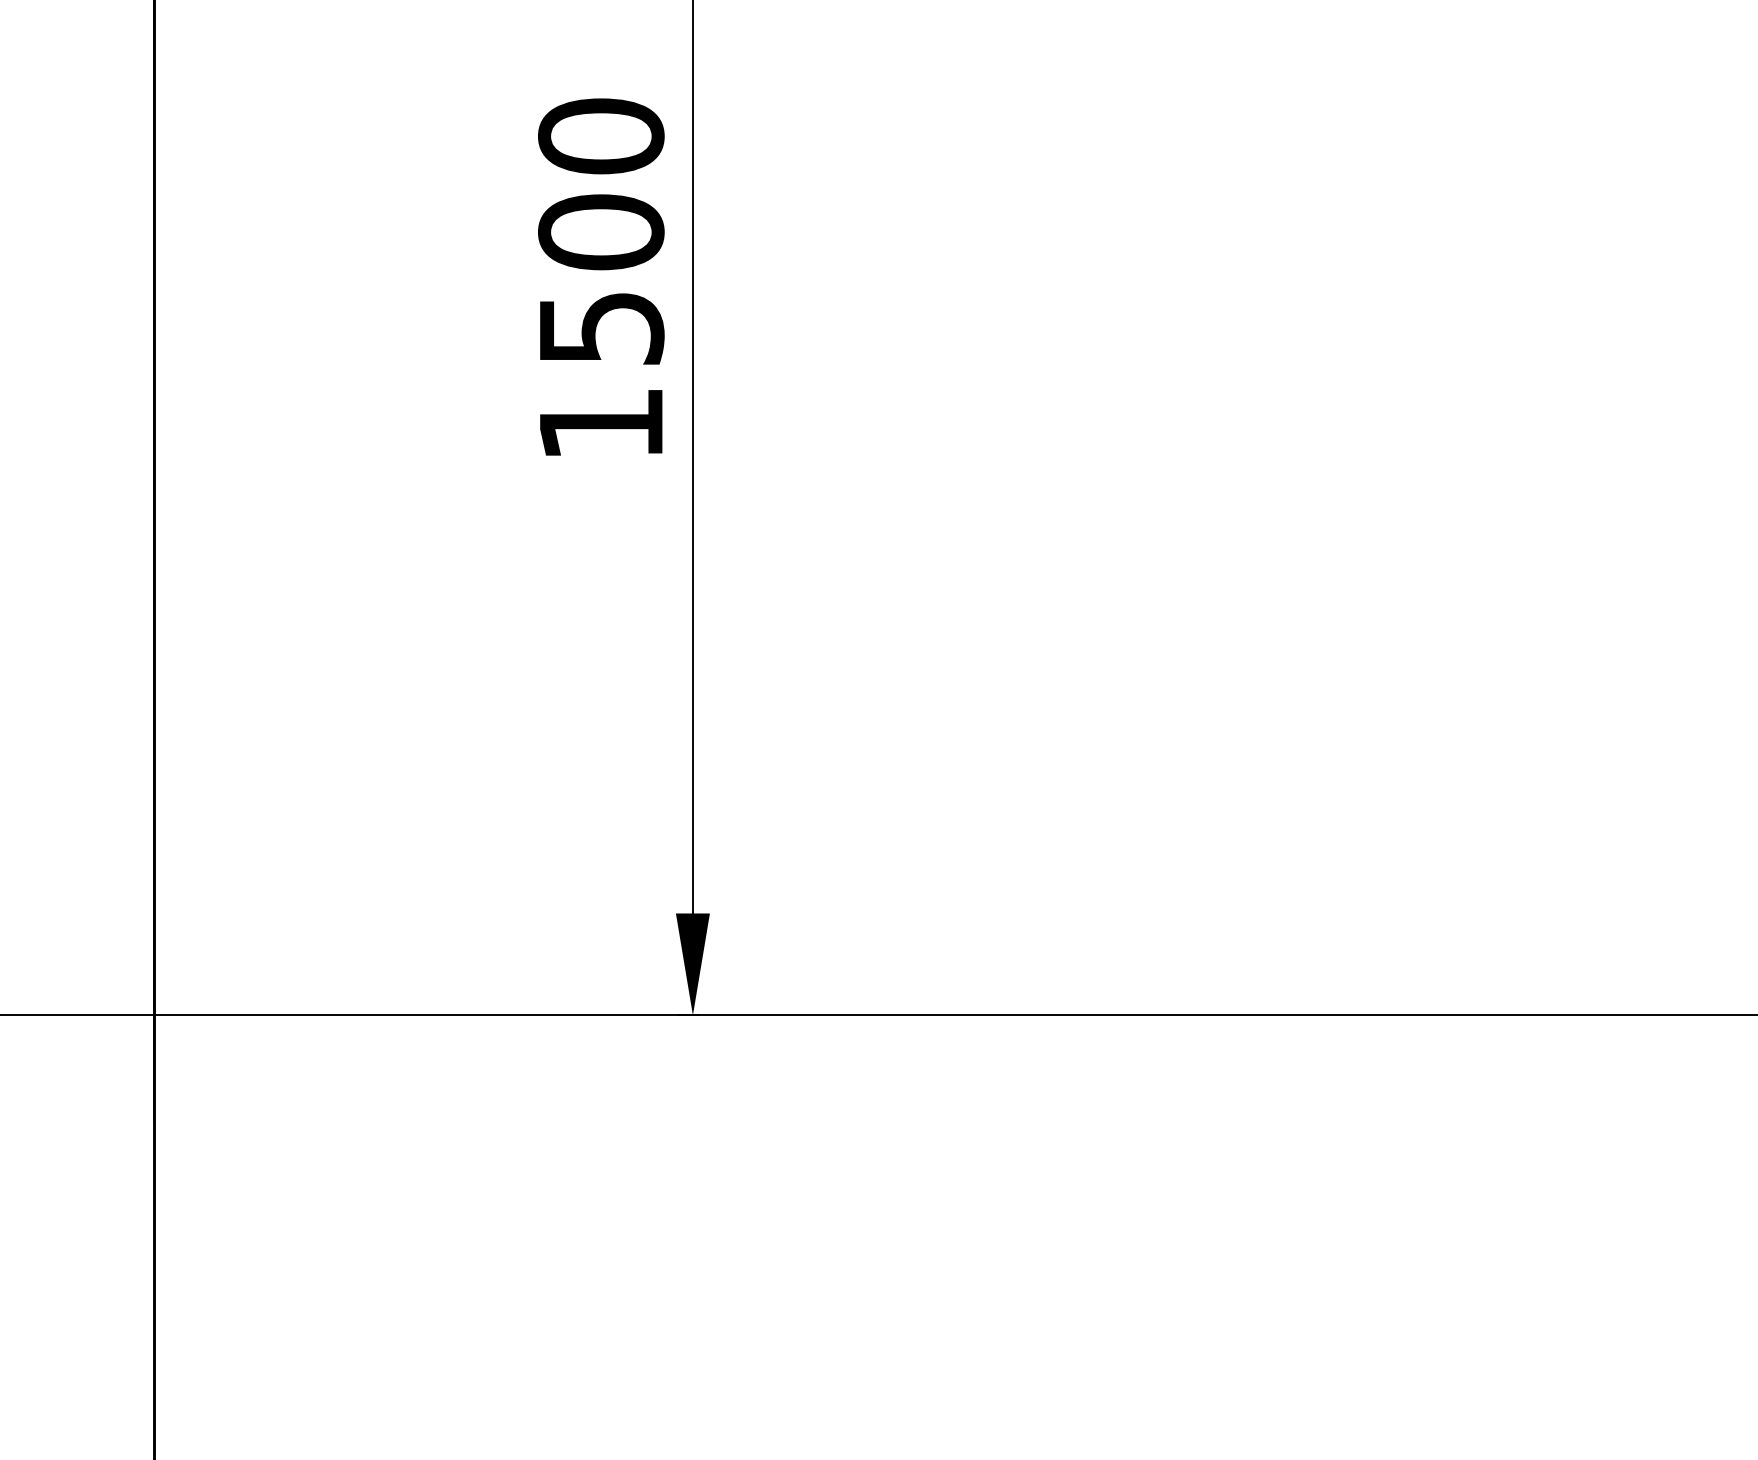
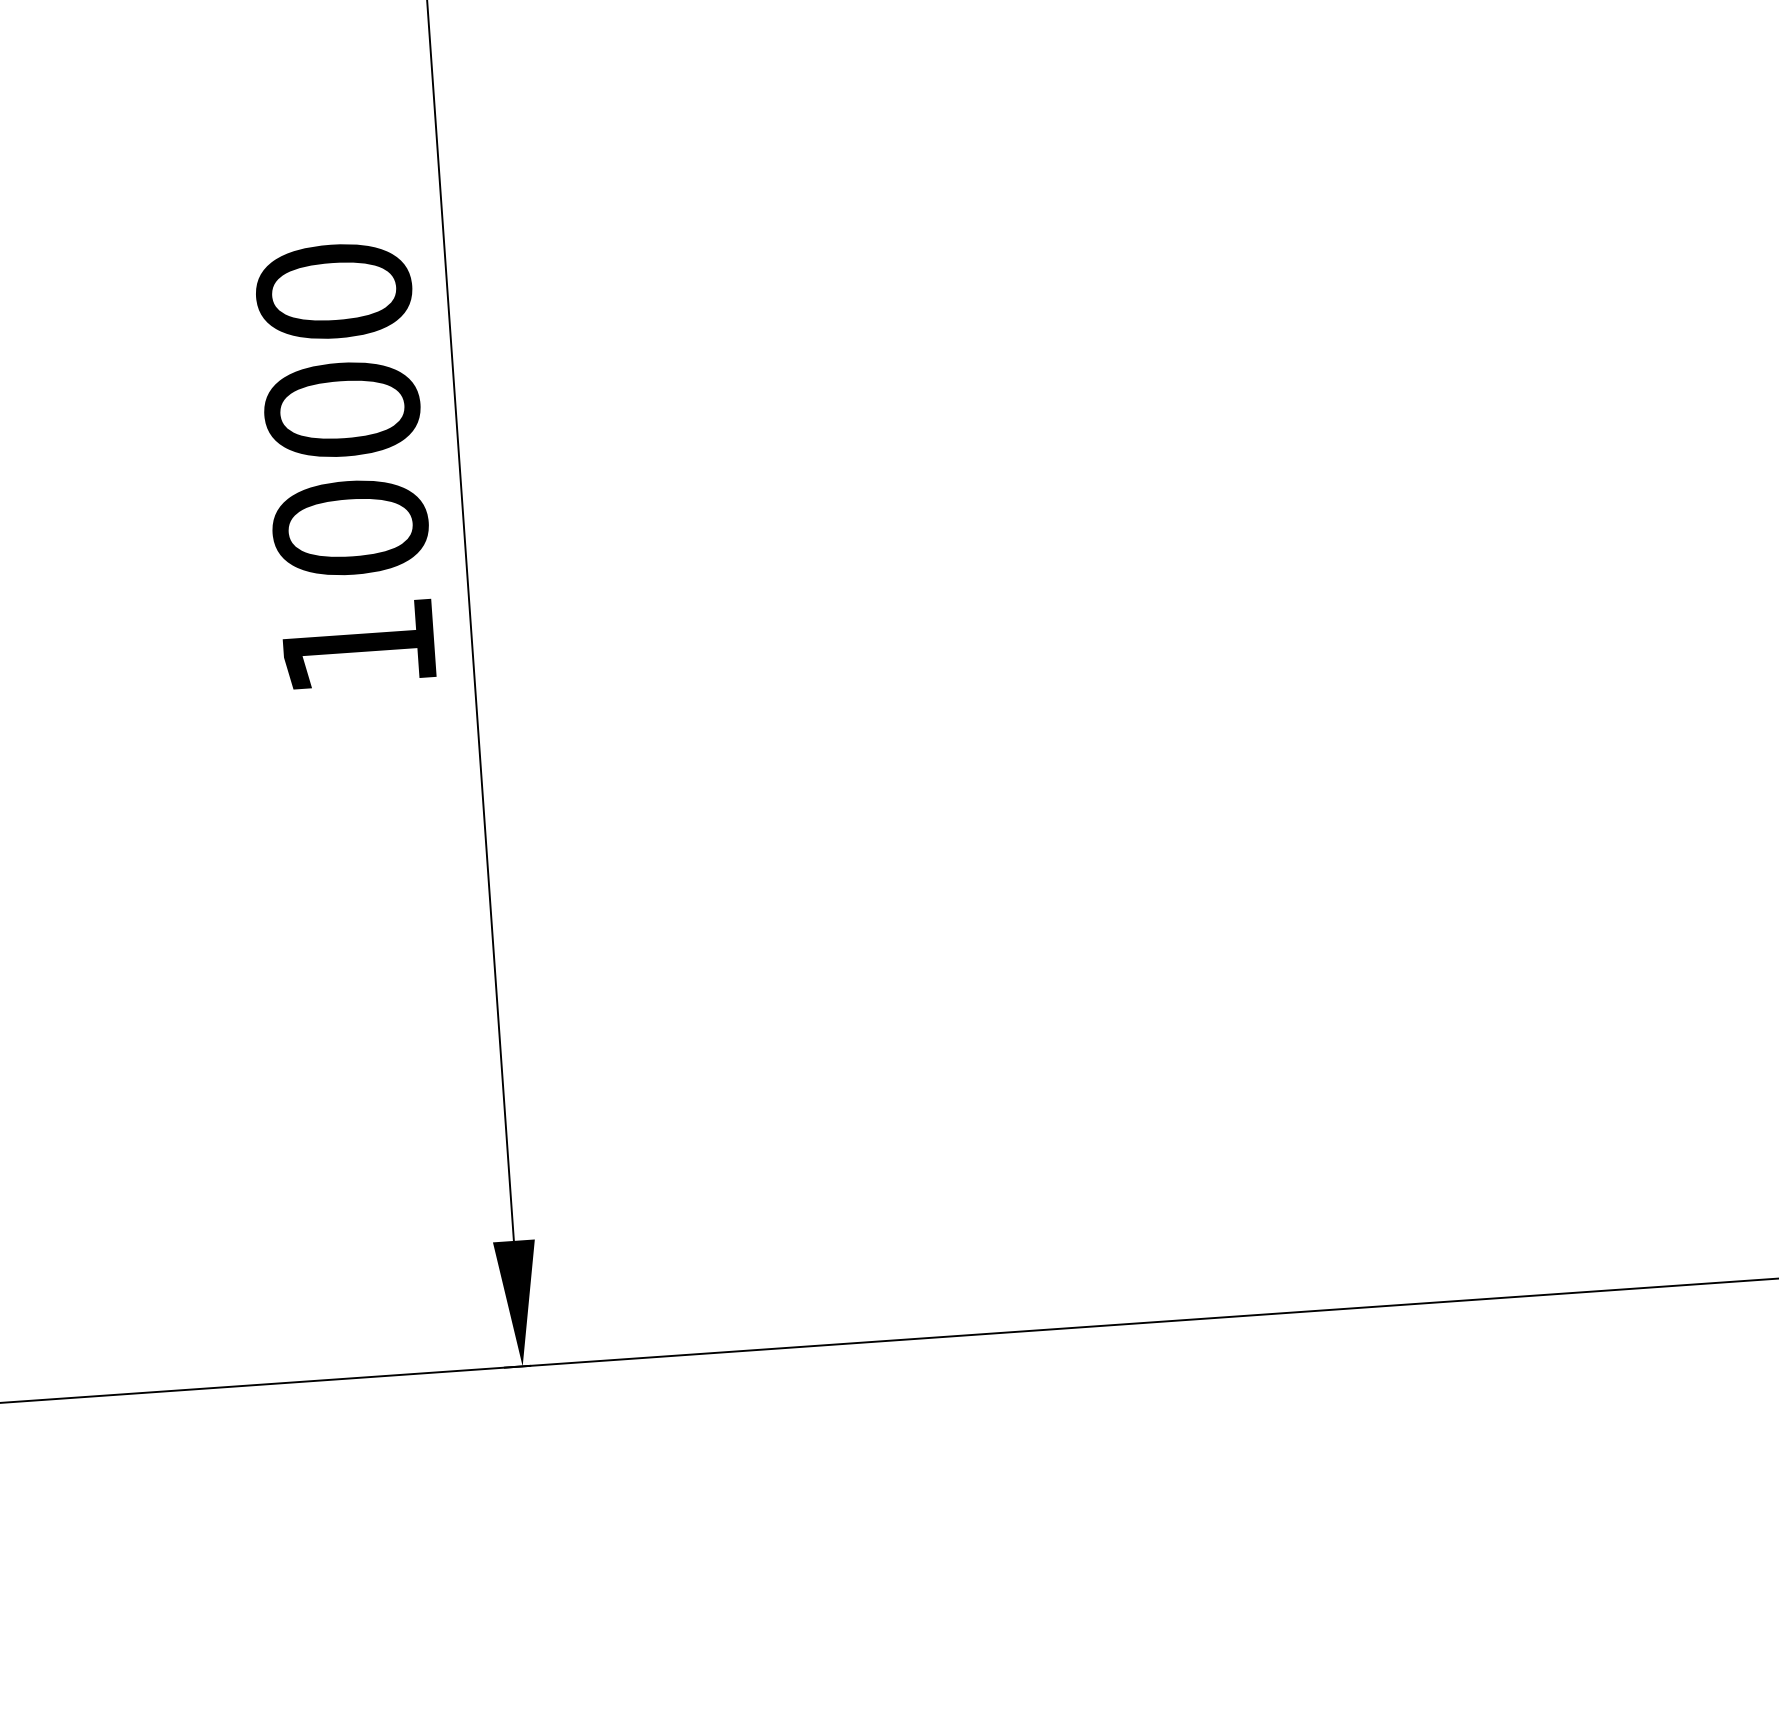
text: (601, 328) -> (350, 528), 1500 -> 1000

